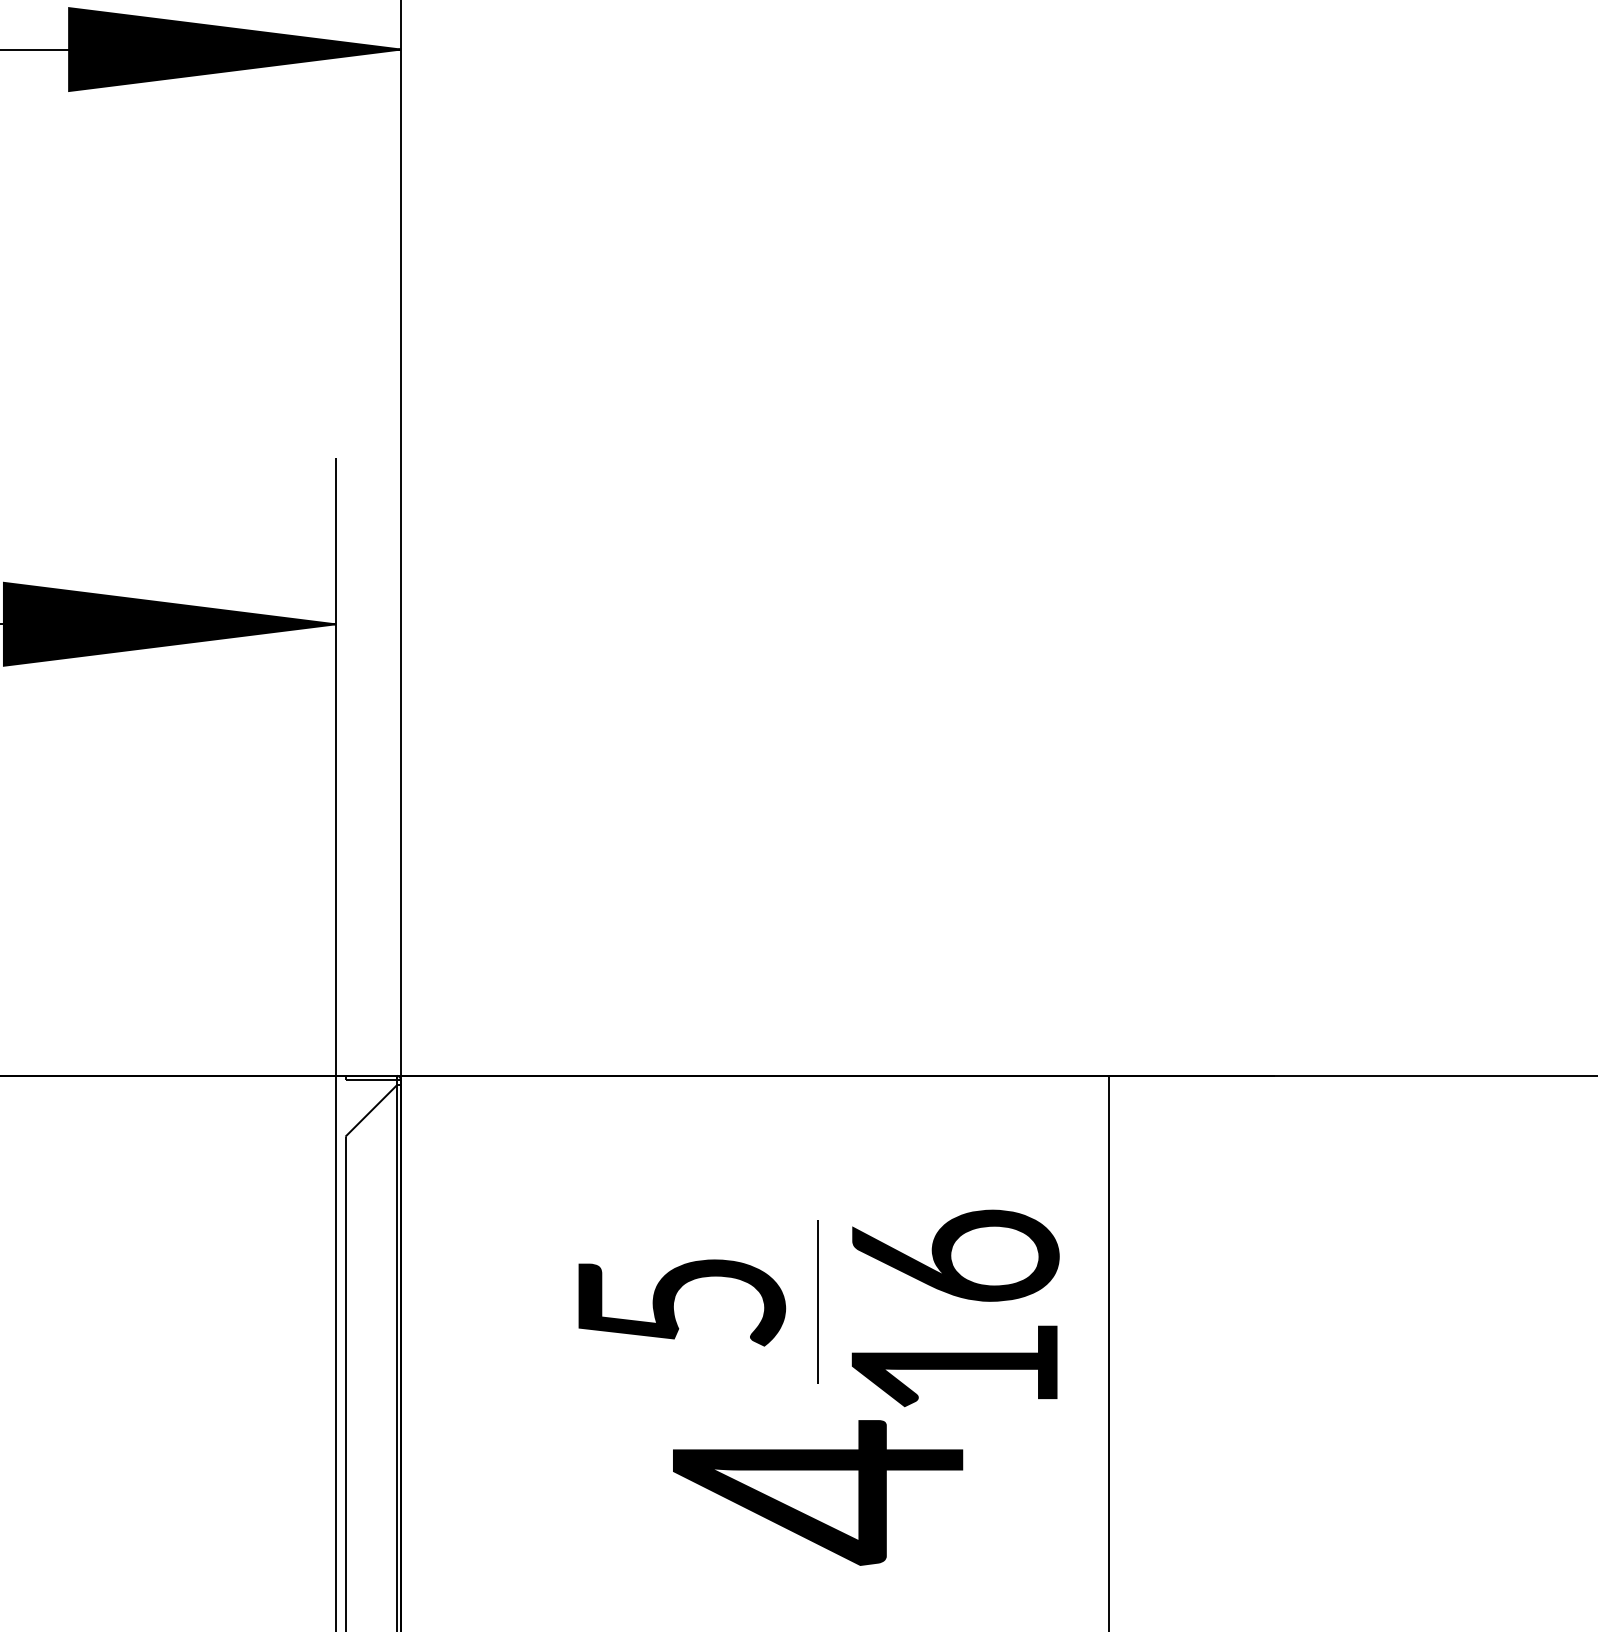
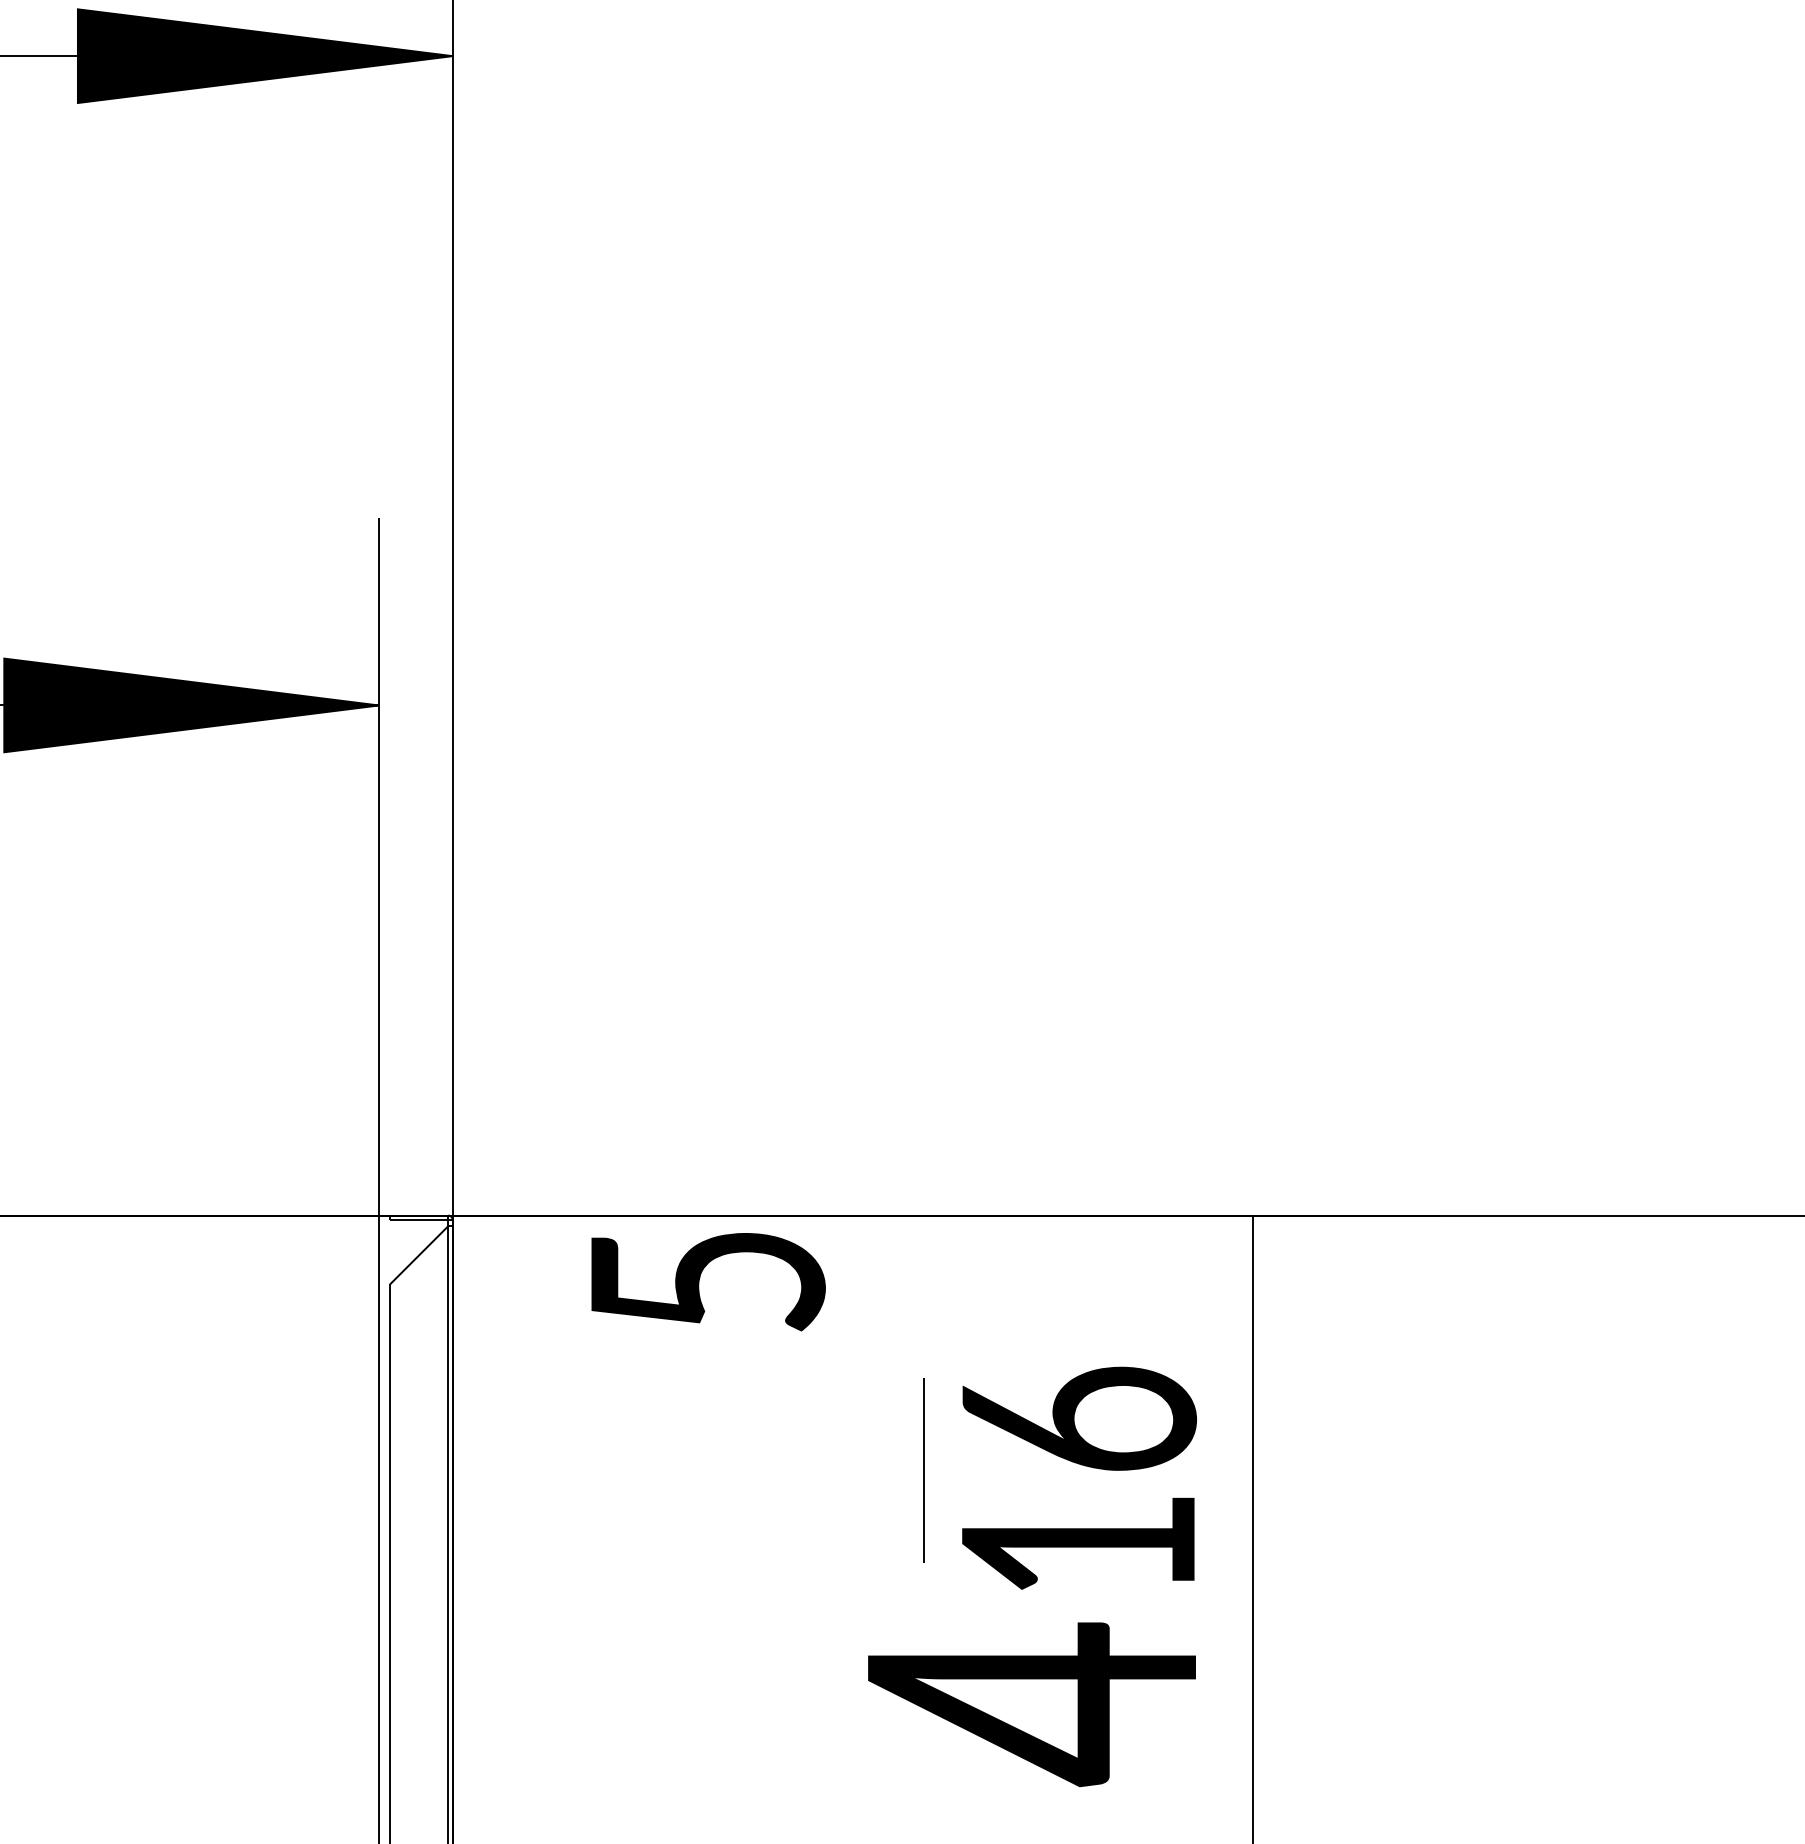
text: (682, 1303) -> (708, 1282), moved
text: (817, 1492) -> (1031, 1704), moved

